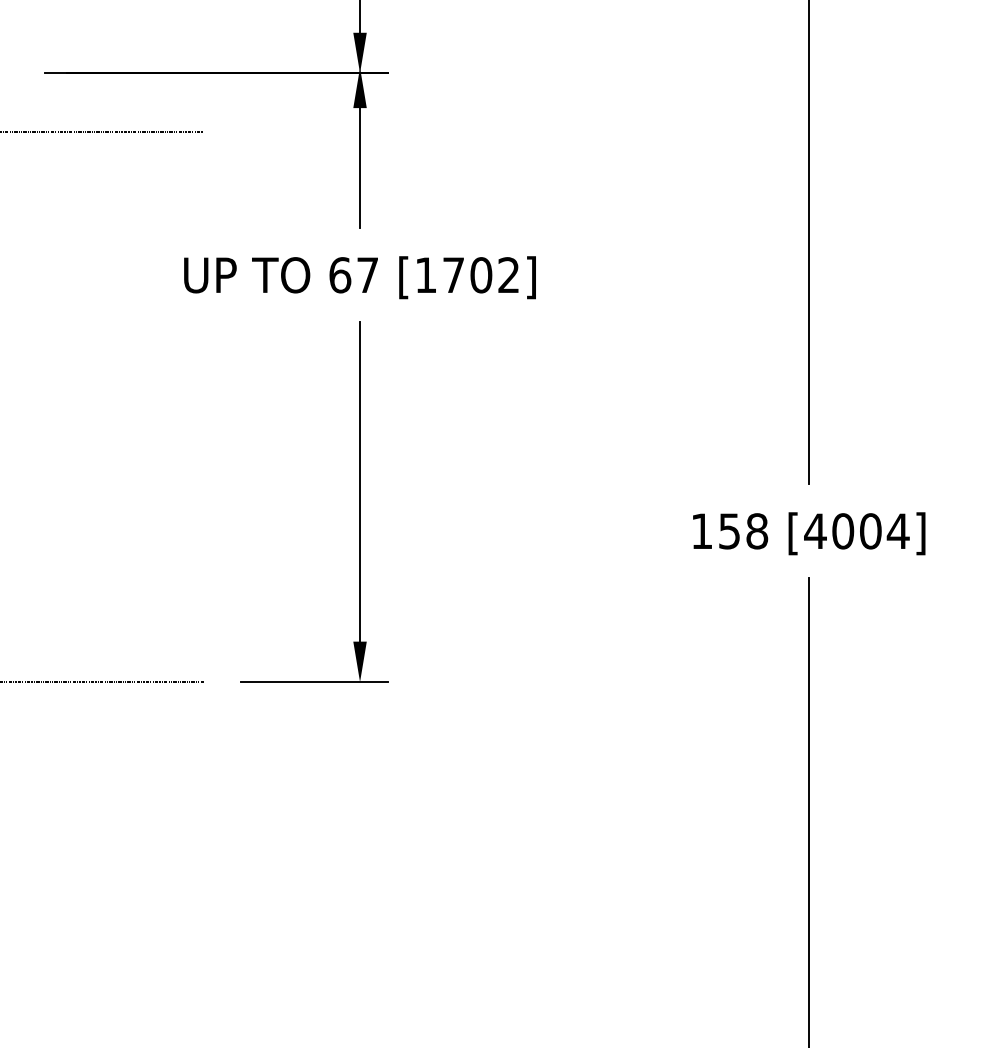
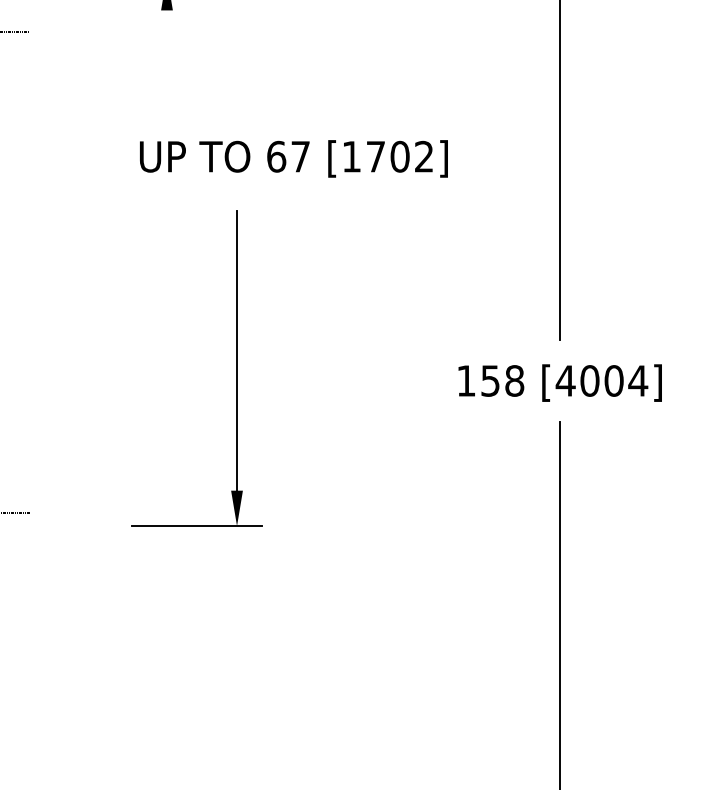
line: (360, 168) -> (167, 63), removed
text: (359, 277) -> (293, 158), moved
part: (359, 501) -> (236, 367), moved

